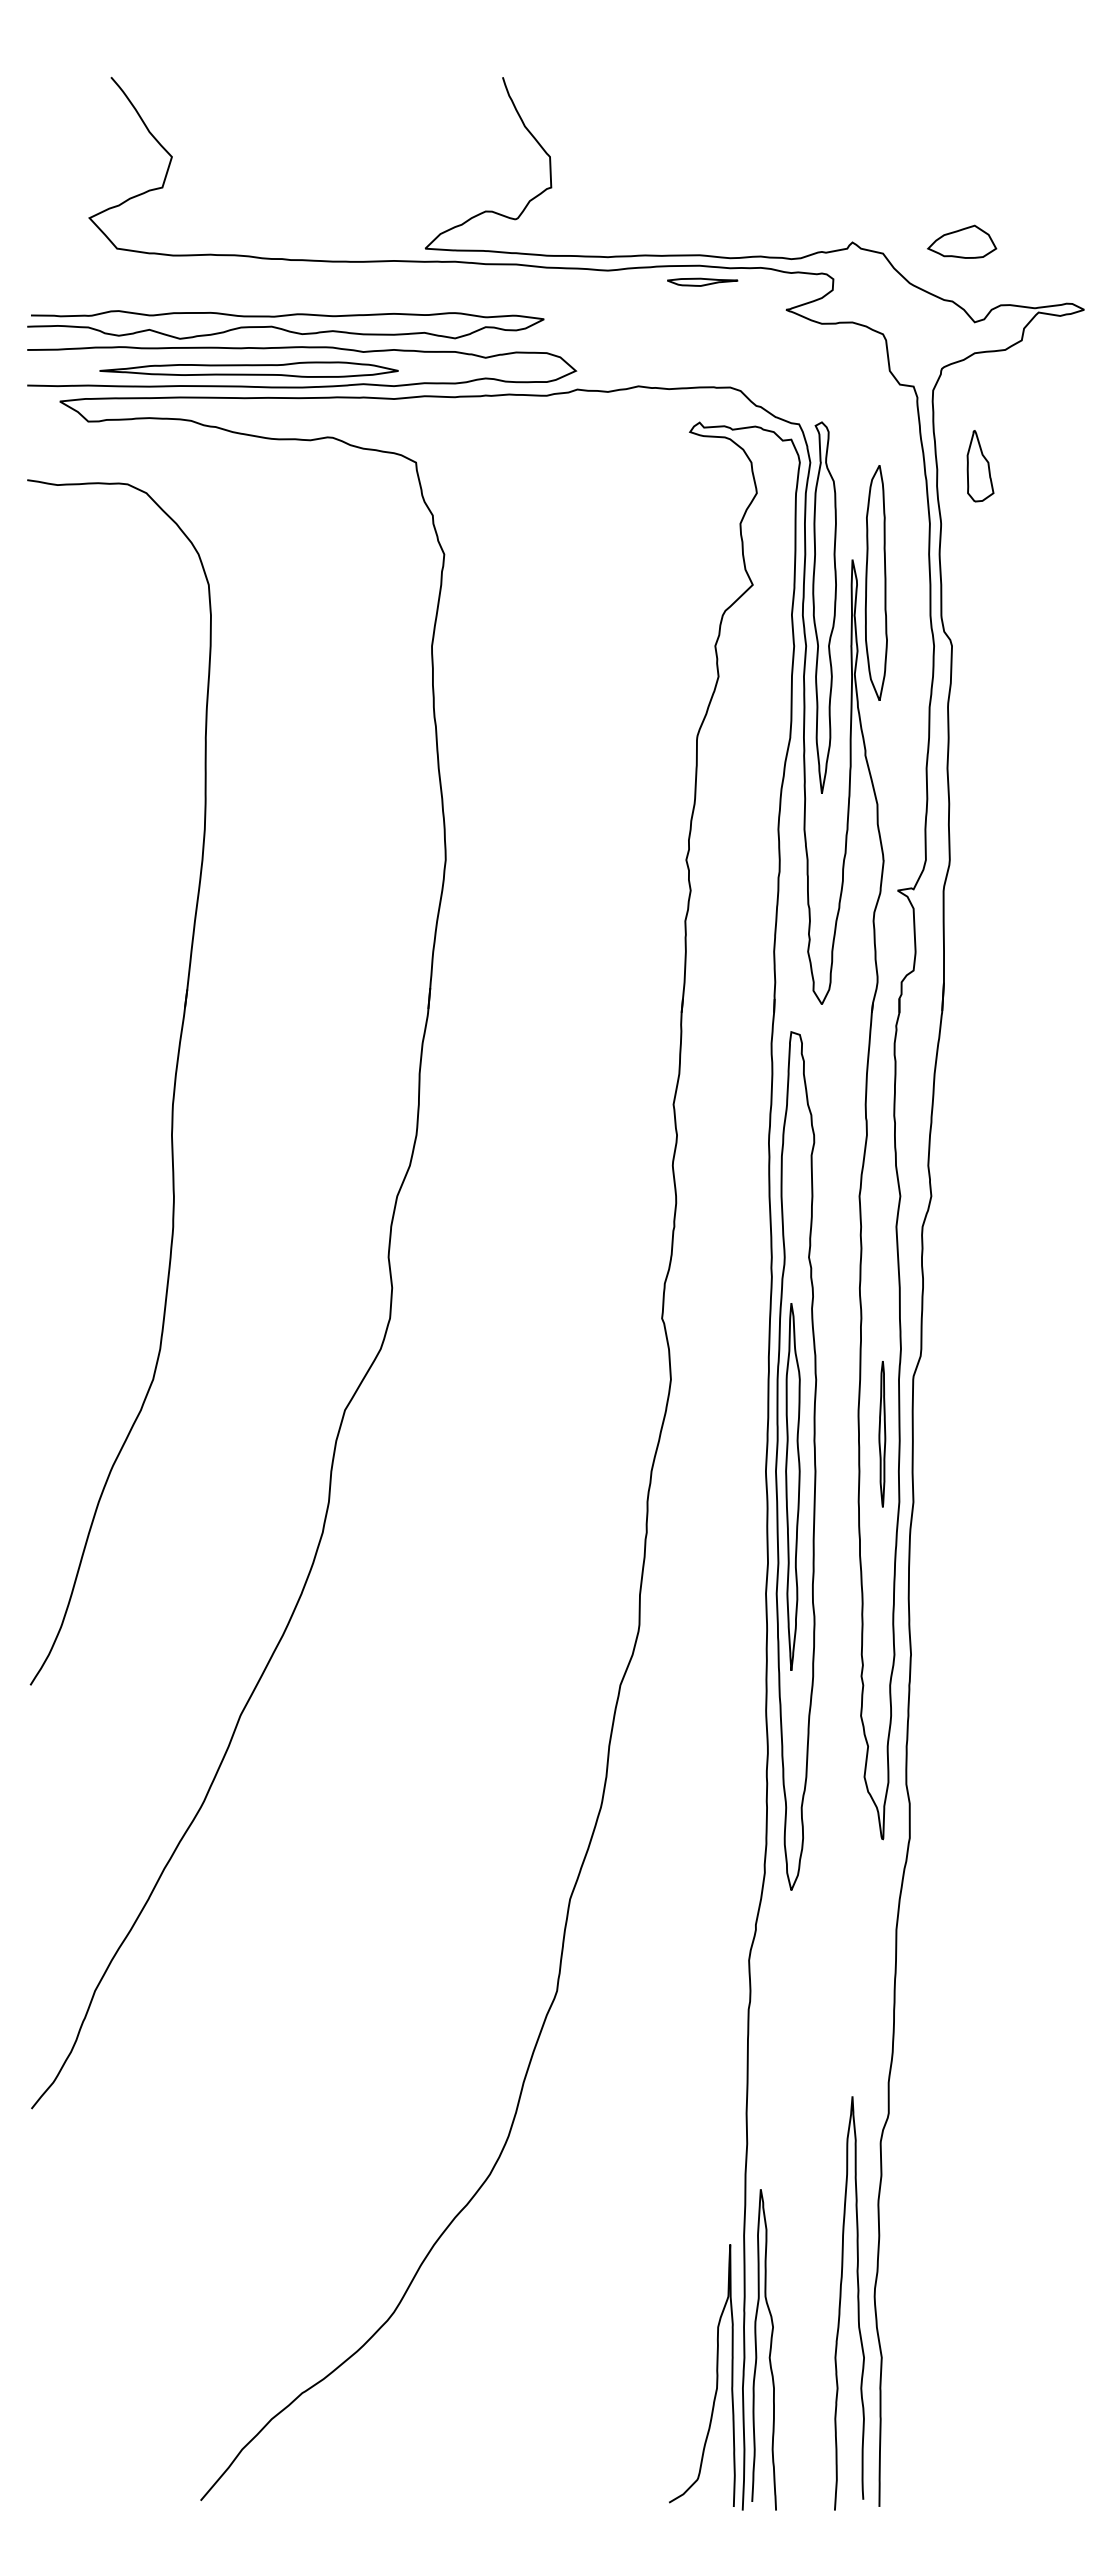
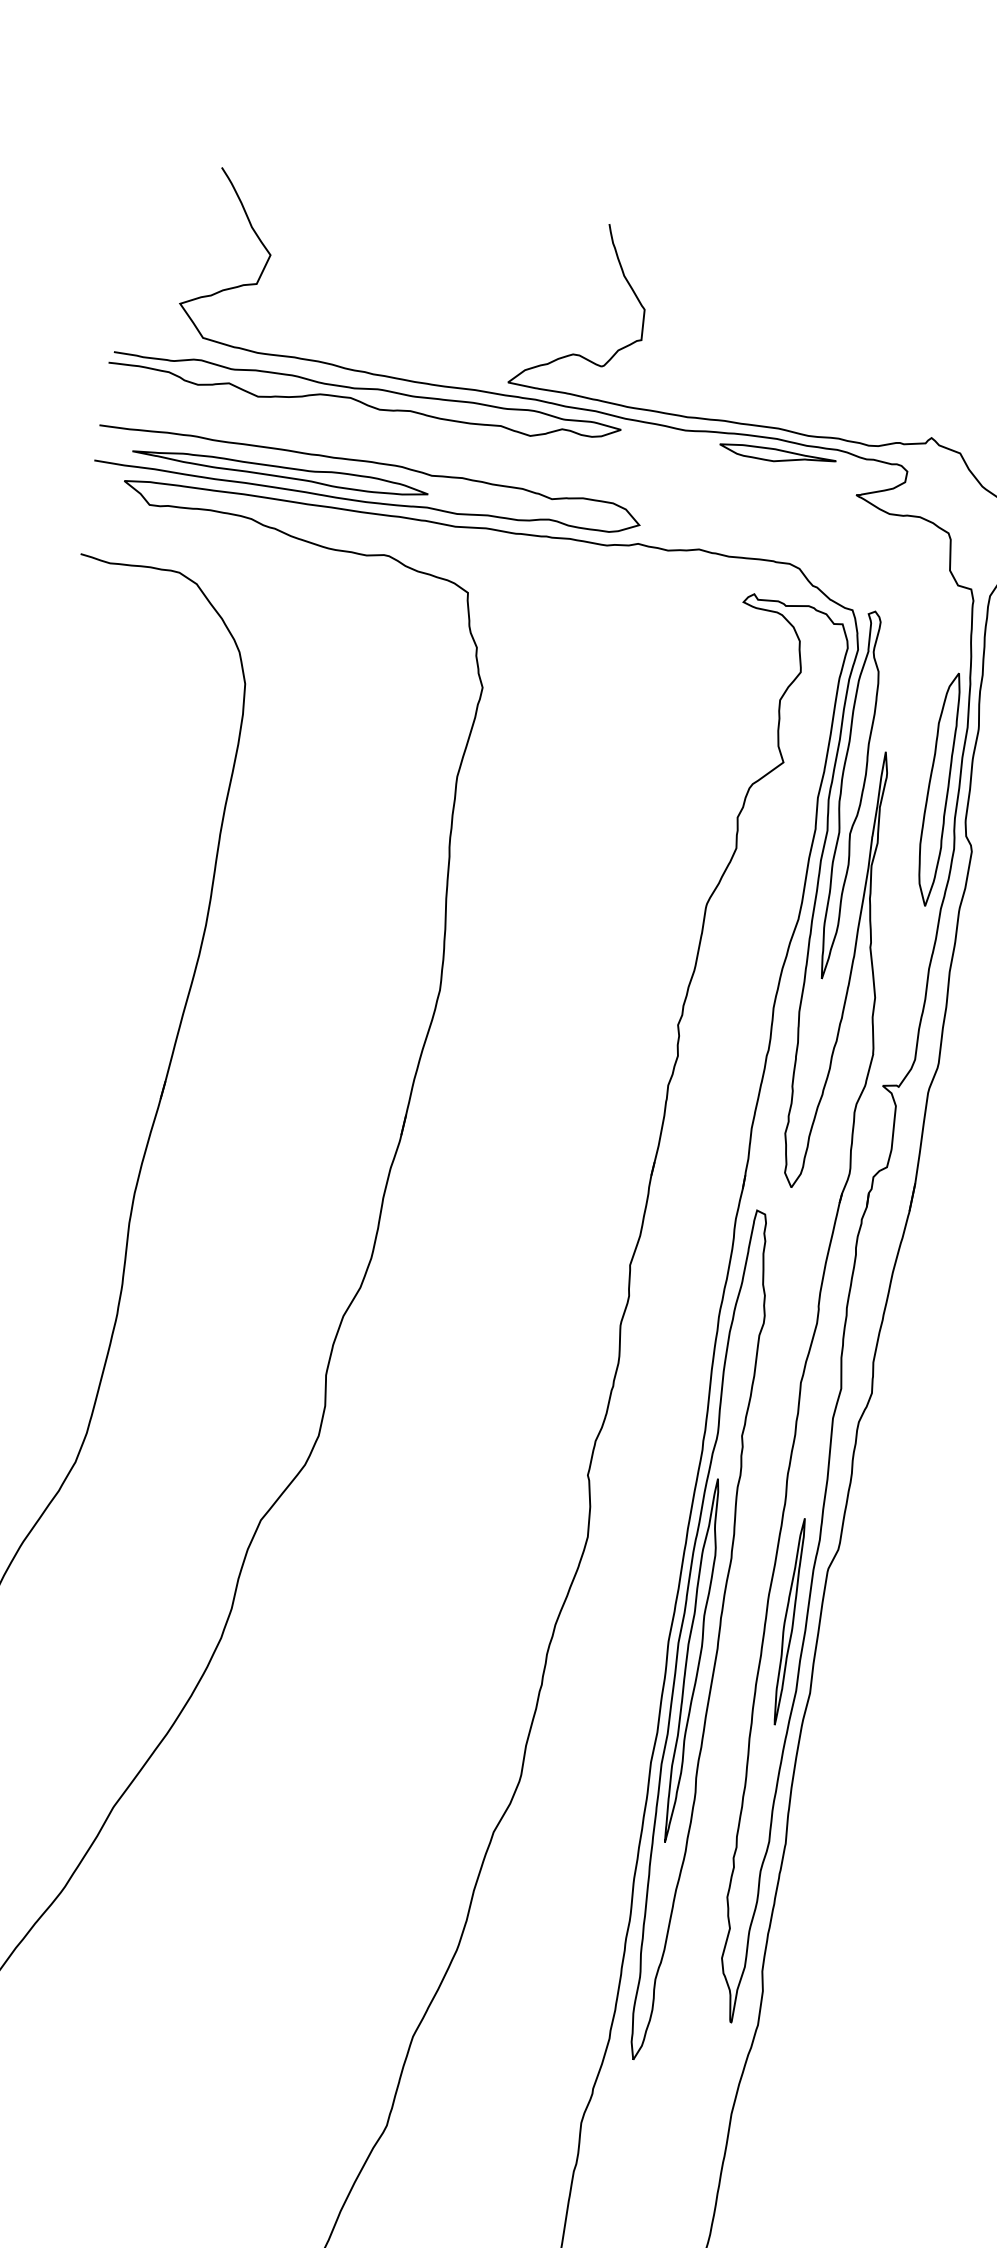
part: (702, 282) -> (777, 455), size x1.67
curve: (283, 328) -> (361, 401), moved
part: (248, 369) -> (279, 471), moved
part: (875, 582) -> (938, 788), moved
part: (882, 1433) -> (789, 1620), size x1.43

